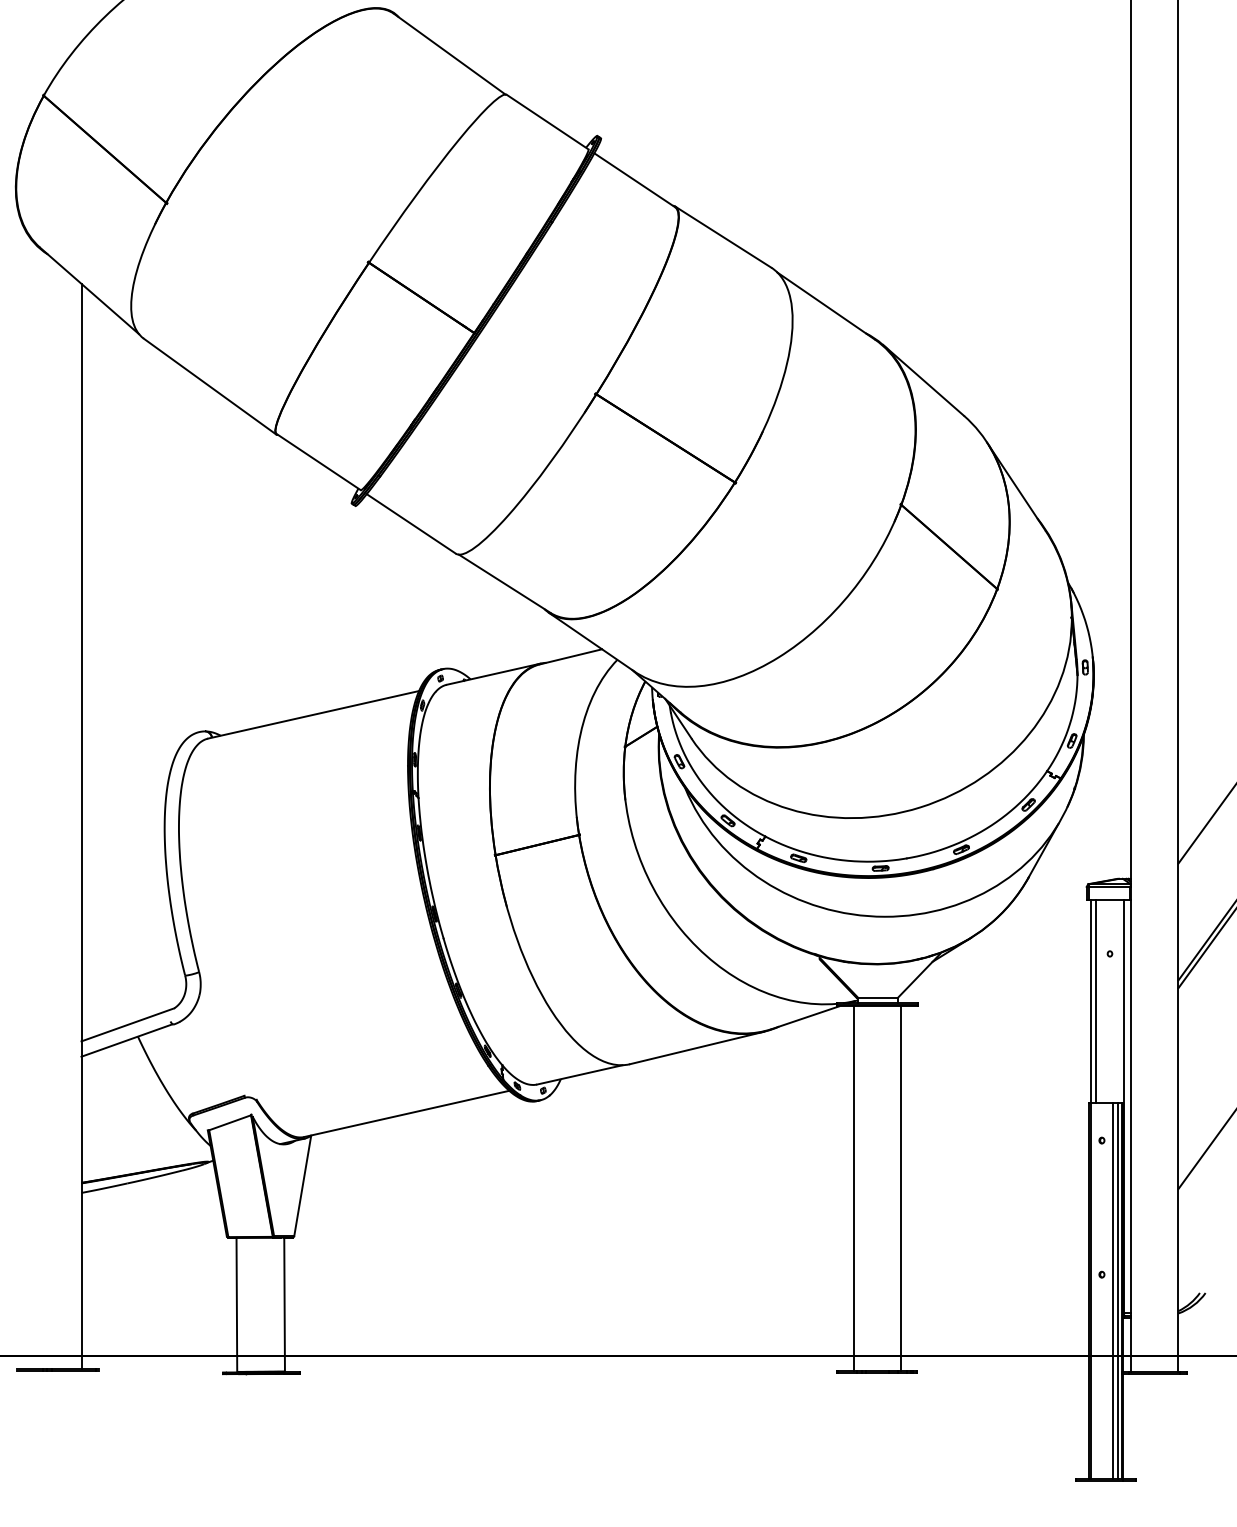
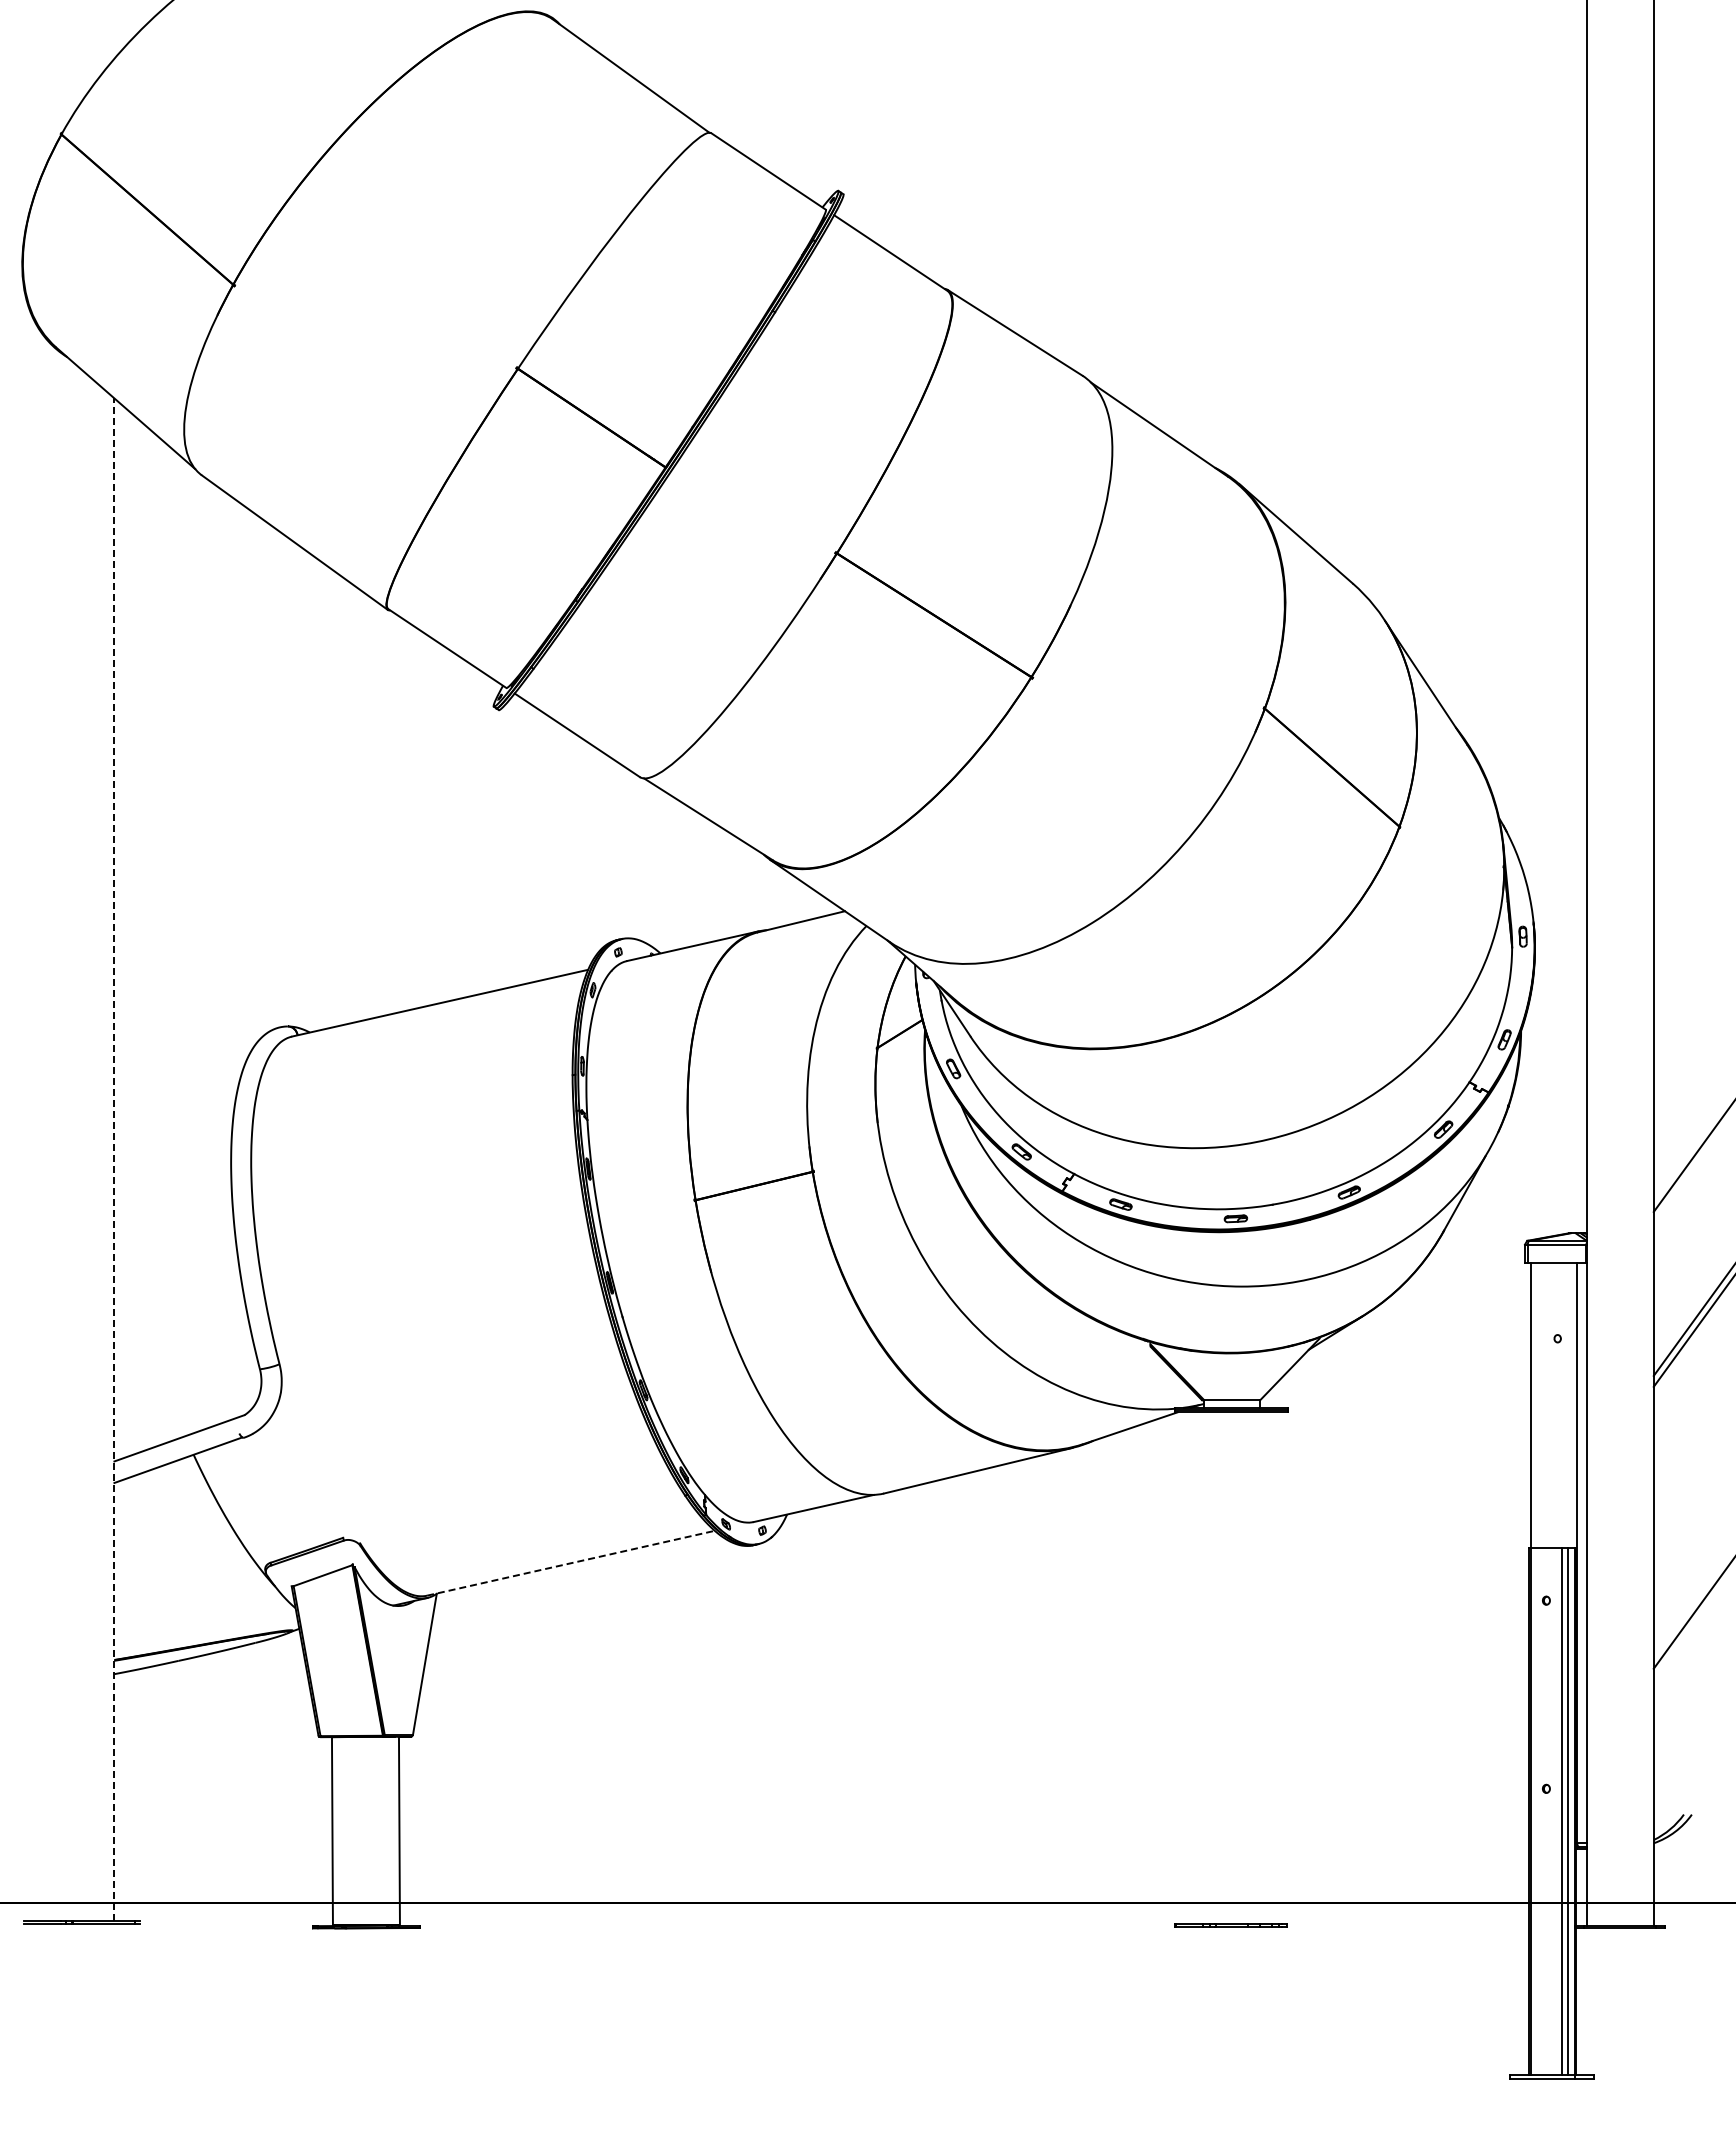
line: (81, 826) -> (114, 1159), solid -> dashed
line: (1096, 1001) -> (1538, 1405), removed
line: (407, 1114) -> (571, 1563), solid -> dashed
line: (853, 1188) -> (1197, 1668), removed
line: (901, 1188) -> (1264, 1668), removed

